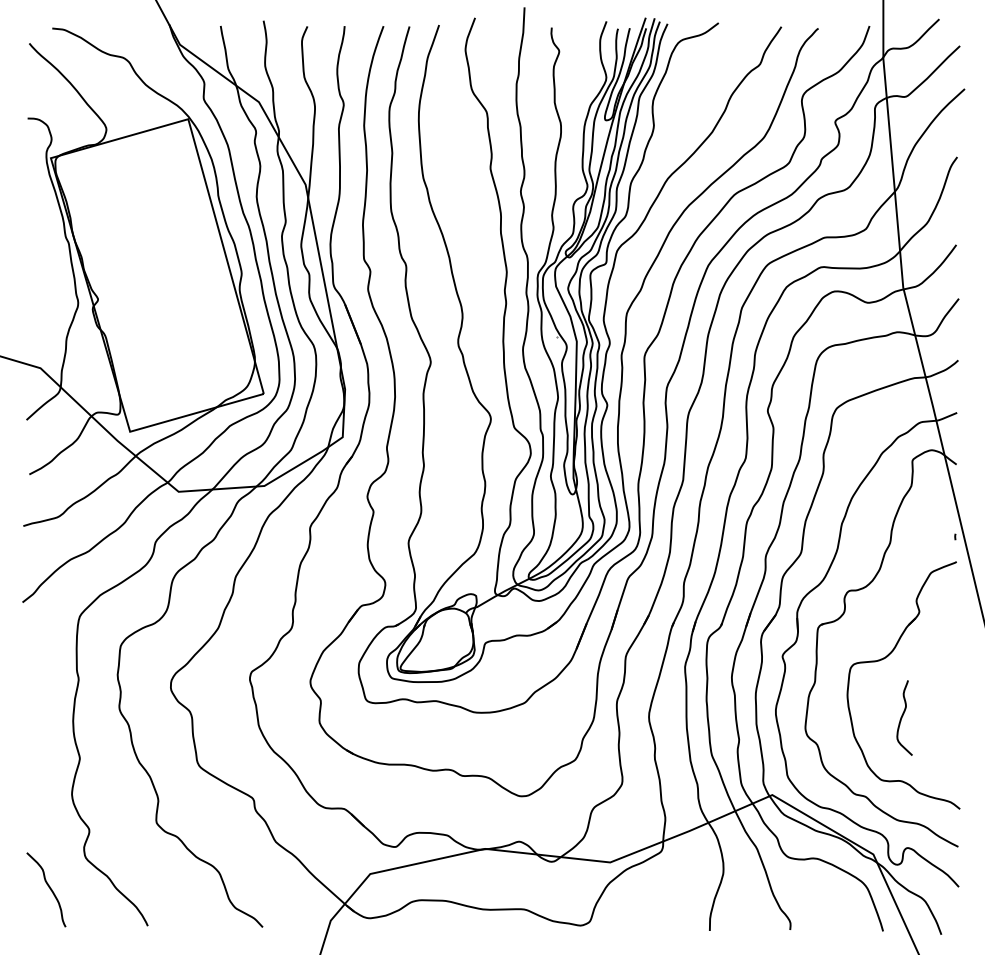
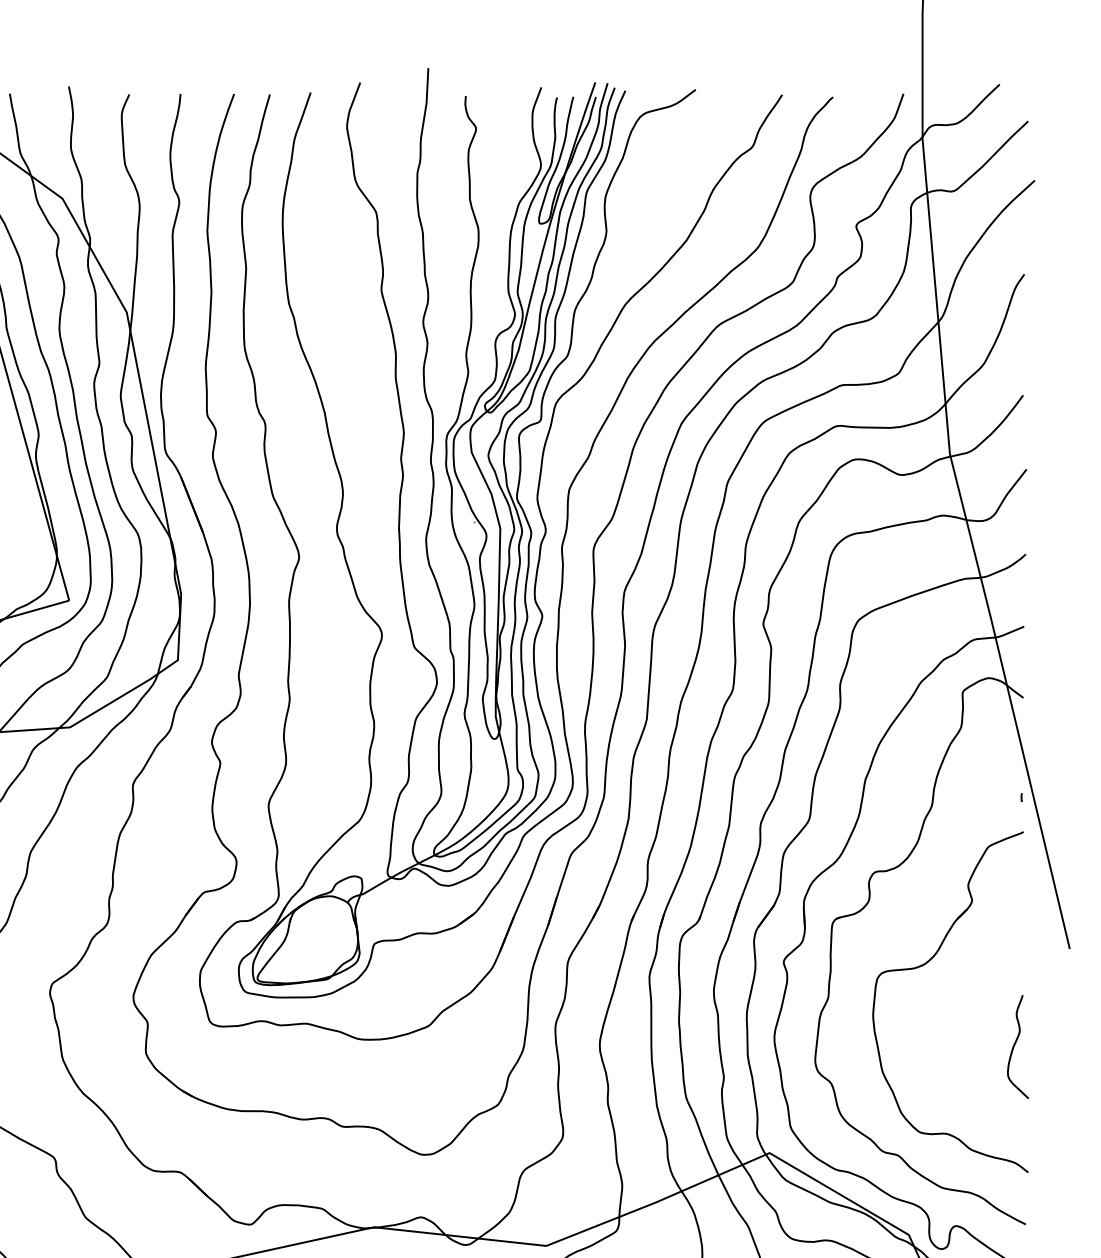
curve: (903, 716) -> (1016, 1044), moved

